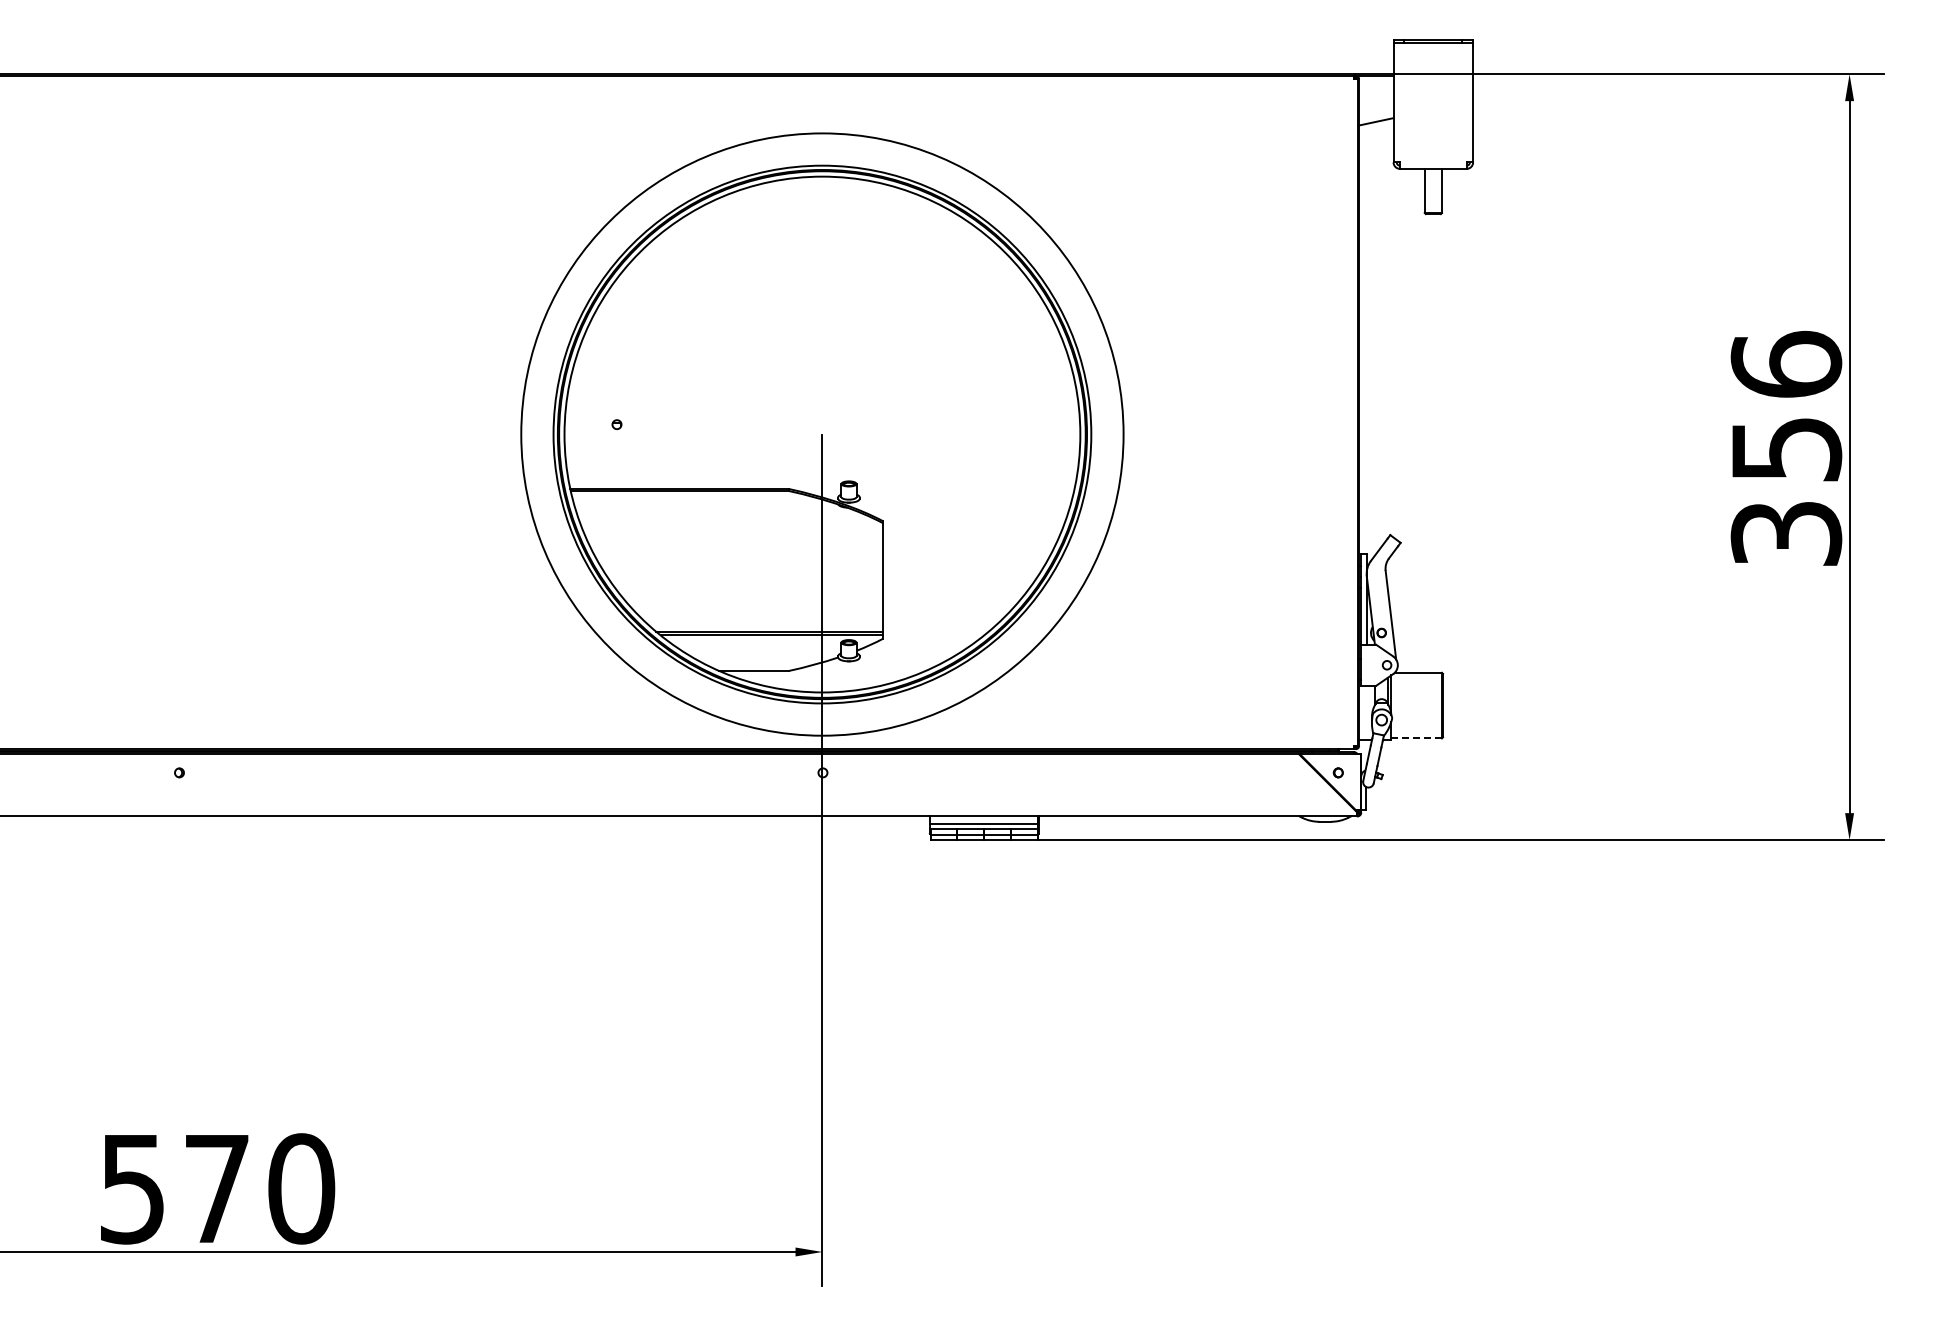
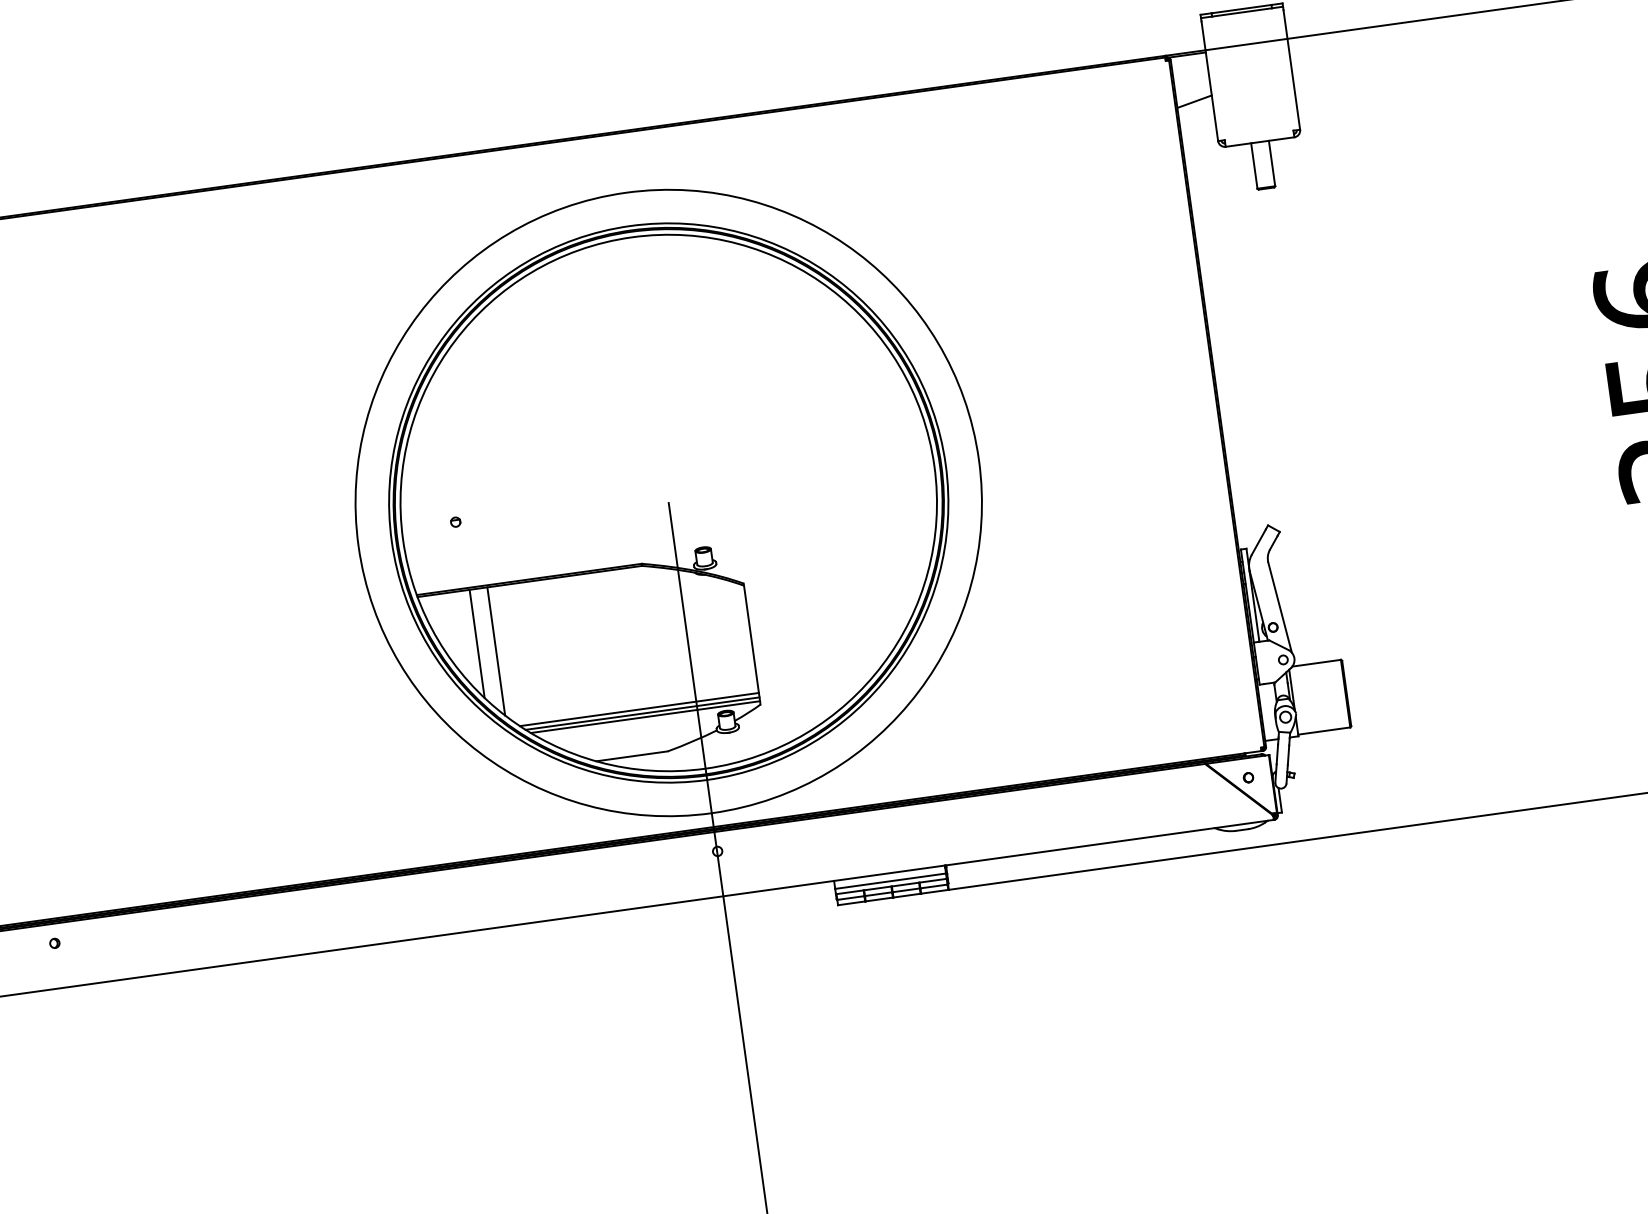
line: (621, 543) -> (477, 643), added
line: (638, 552) -> (496, 650), added
line: (767, 627) -> (639, 709), added
line: (1416, 738) -> (1324, 731), dashed -> solid

